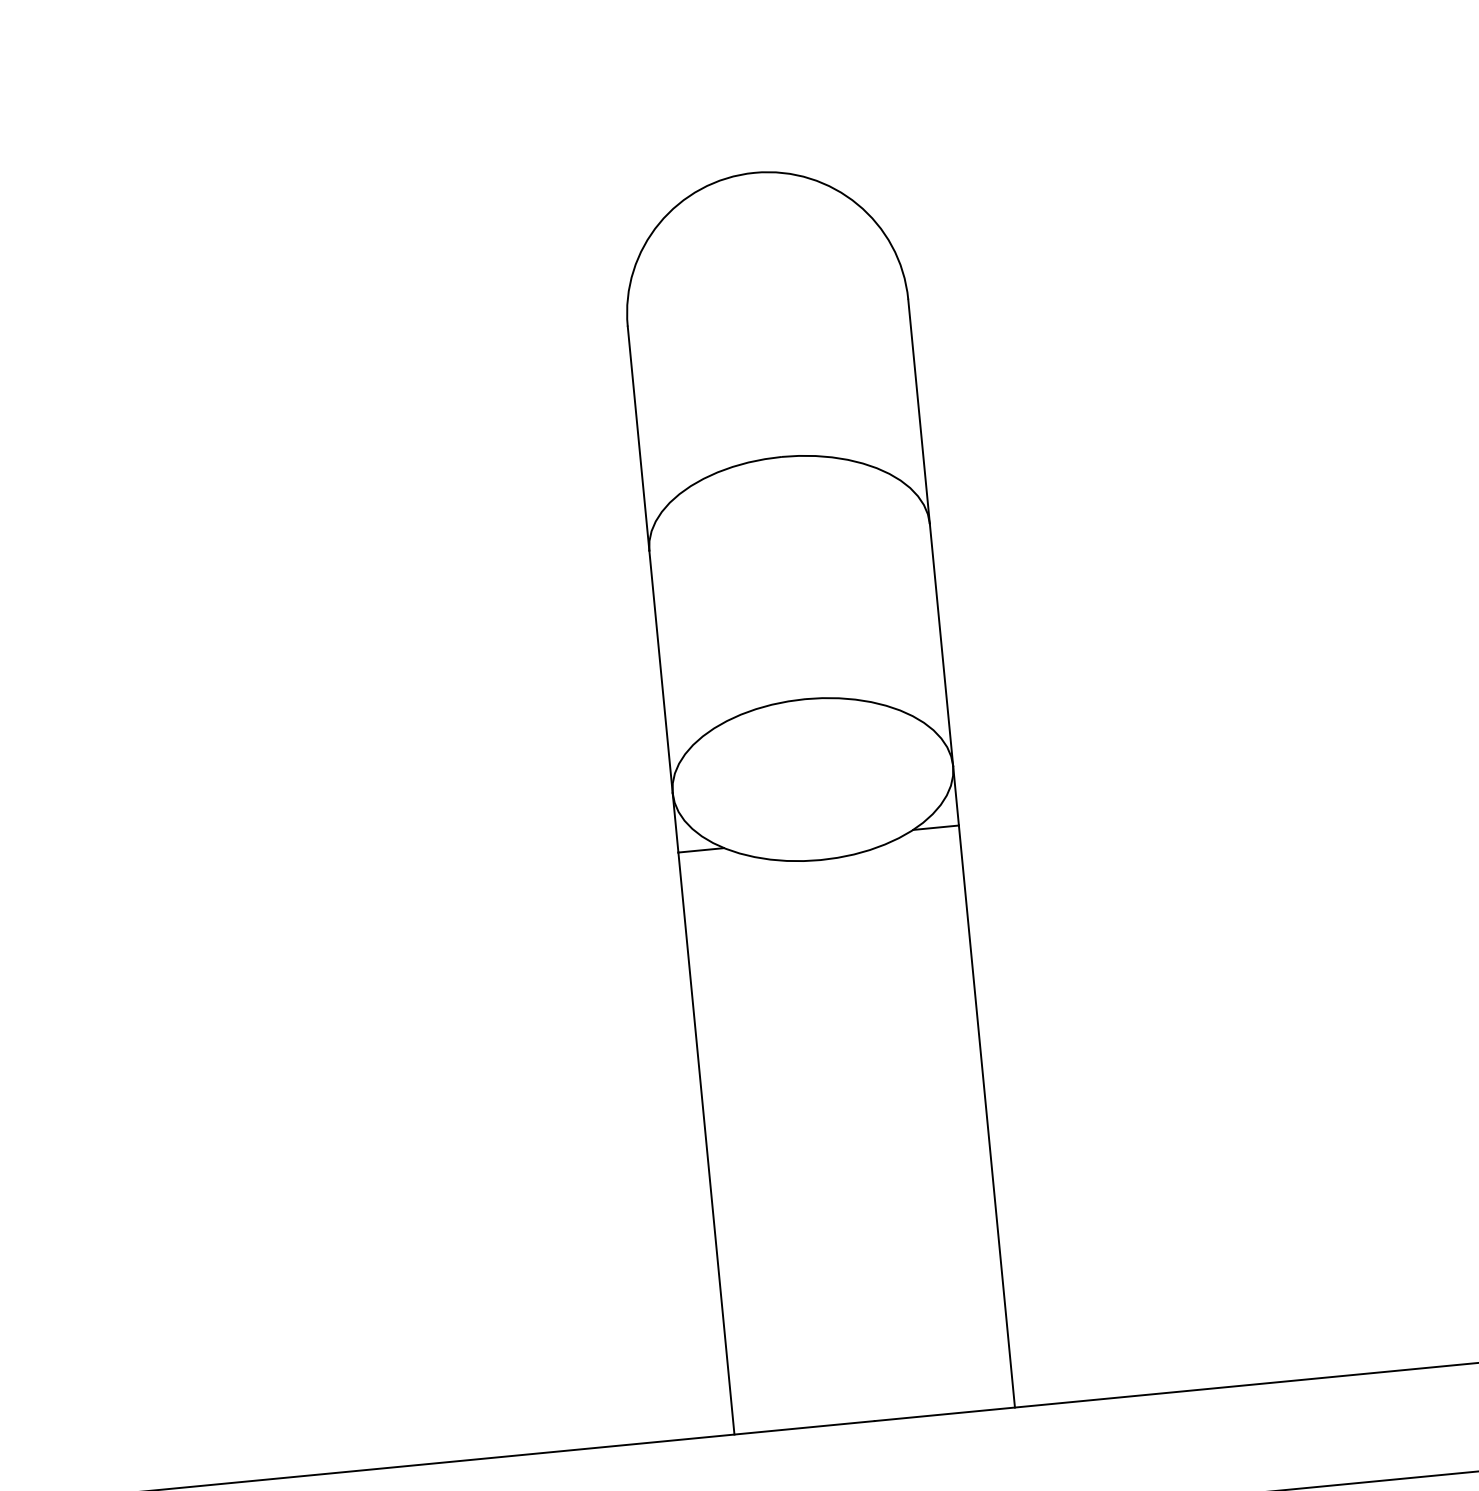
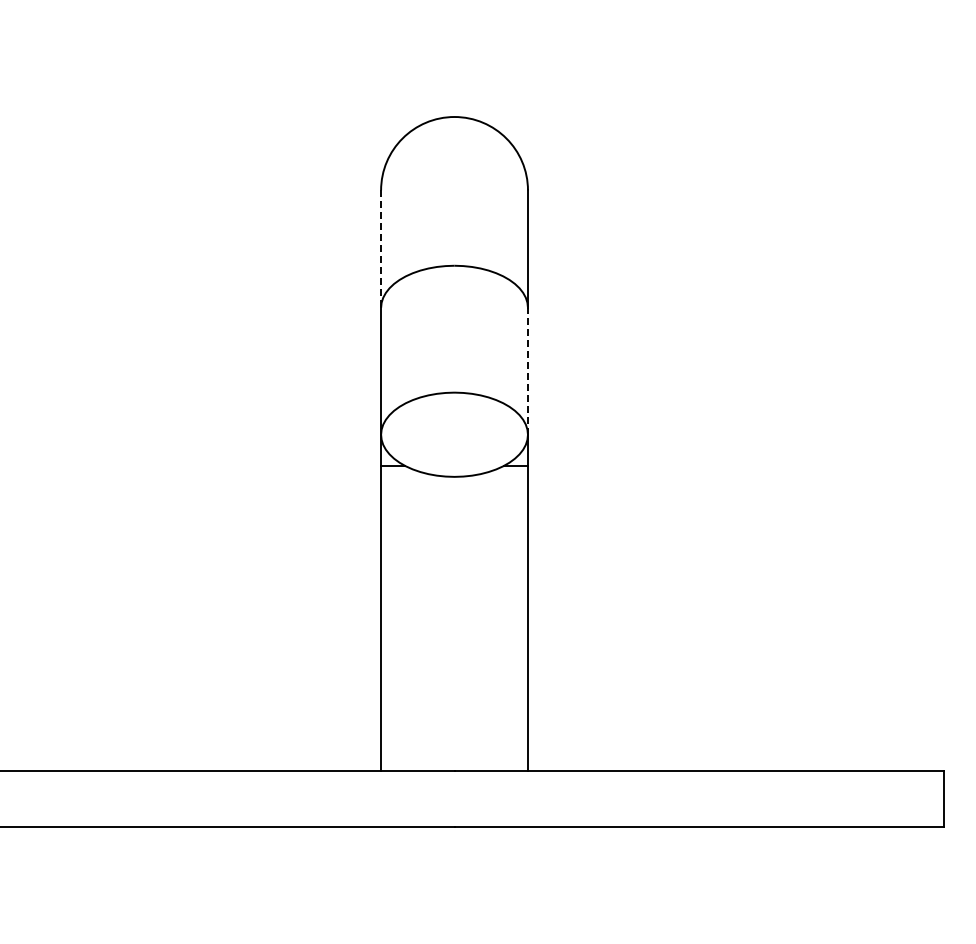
line: (639, 439) -> (381, 249), solid -> dashed
line: (940, 643) -> (527, 370), solid -> dashed

